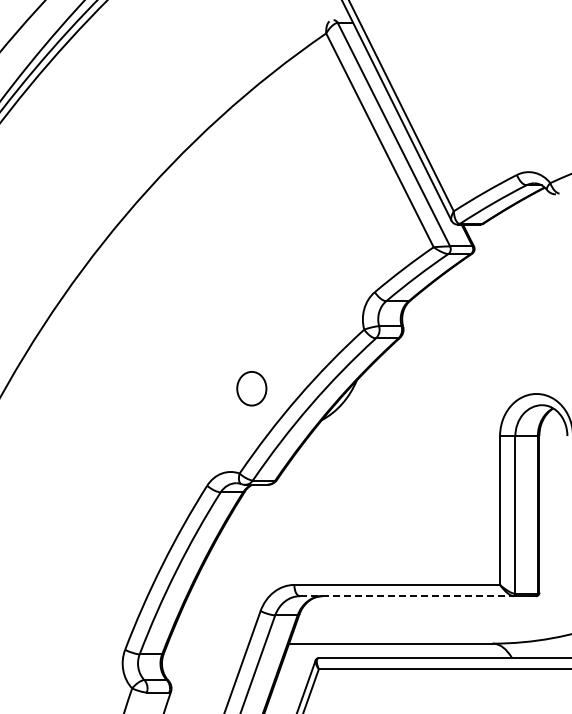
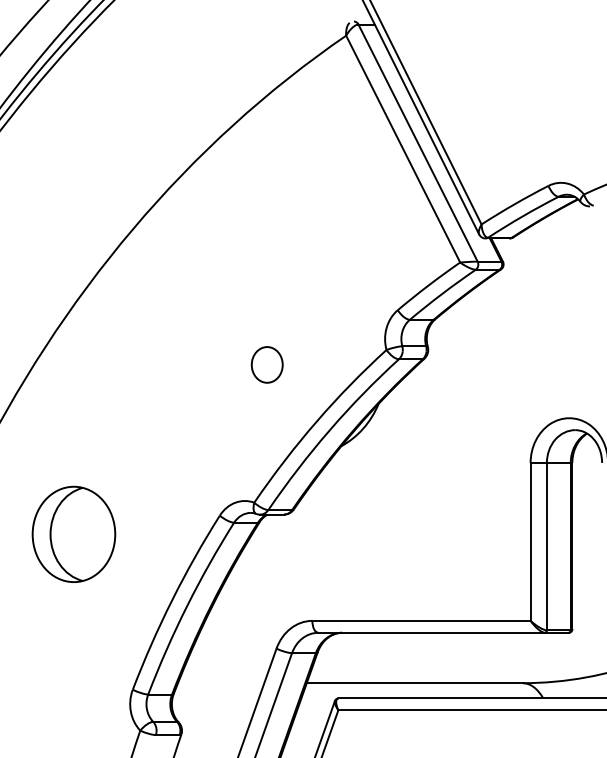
part: (251, 388) -> (266, 364), moved
part: (69, 503) -> (73, 534), added
line: (406, 596) -> (431, 633), dashed -> solid

